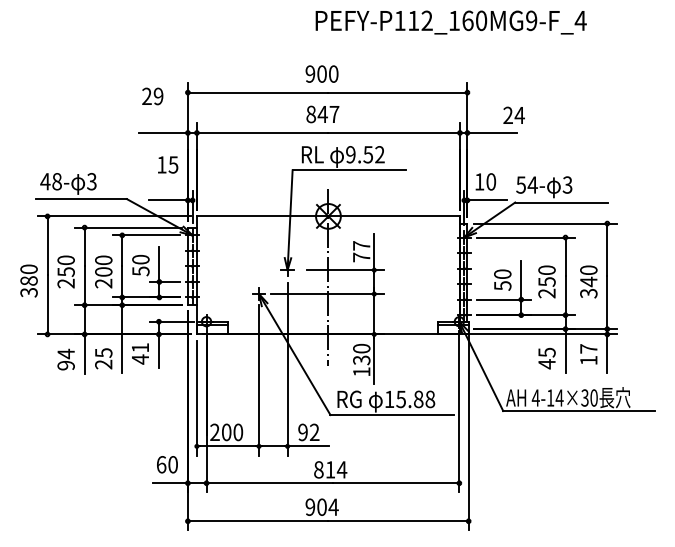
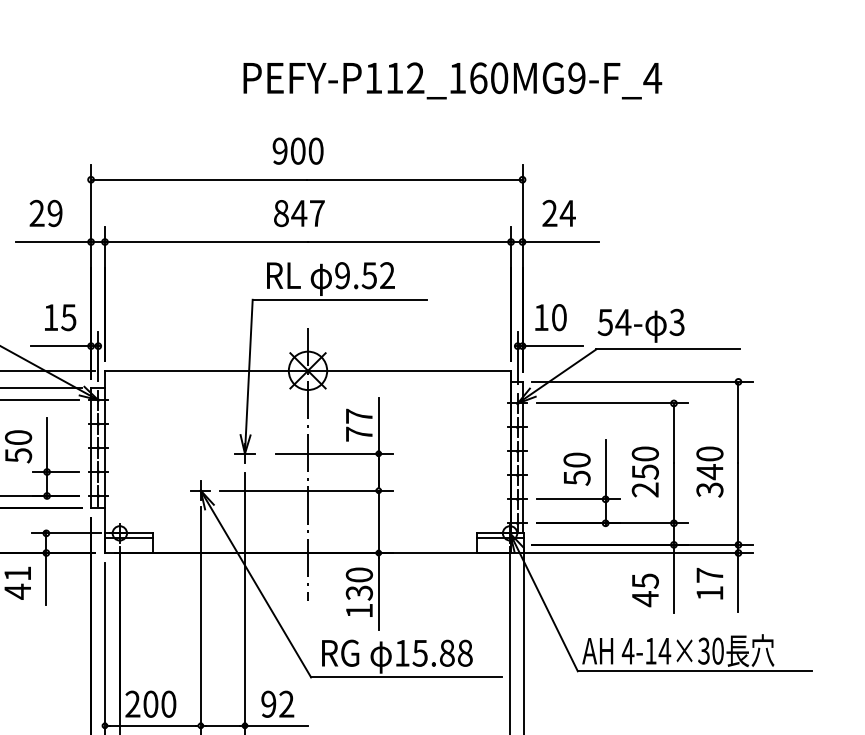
text: (450, 22) -> (451, 80), moved
text: (152, 96) -> (45, 213), moved
text: (513, 114) -> (558, 211), moved
text: (168, 164) -> (61, 316), moved

